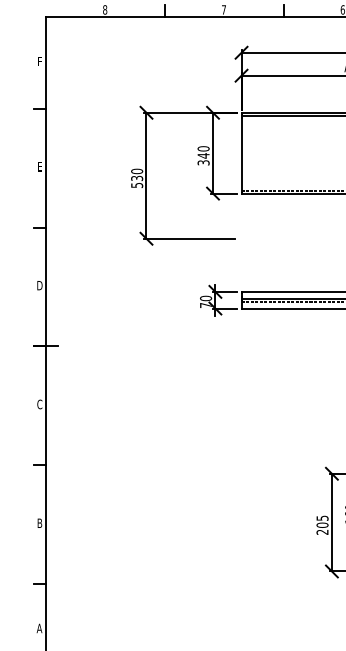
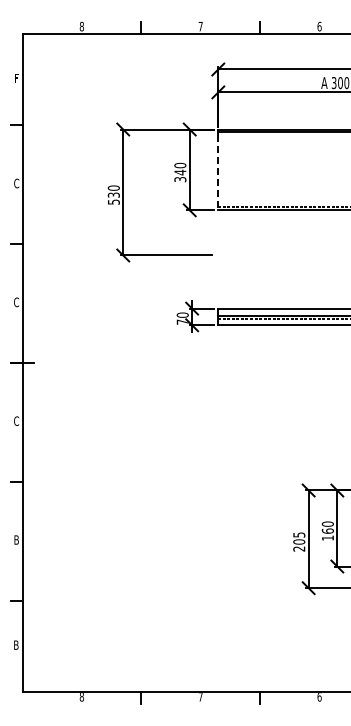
line: (241, 155) -> (218, 172), solid -> dashed
text: (39, 166) -> (16, 183), E -> C
text: (39, 285) -> (16, 302), D -> C
text: (38, 627) -> (15, 644), A -> B

